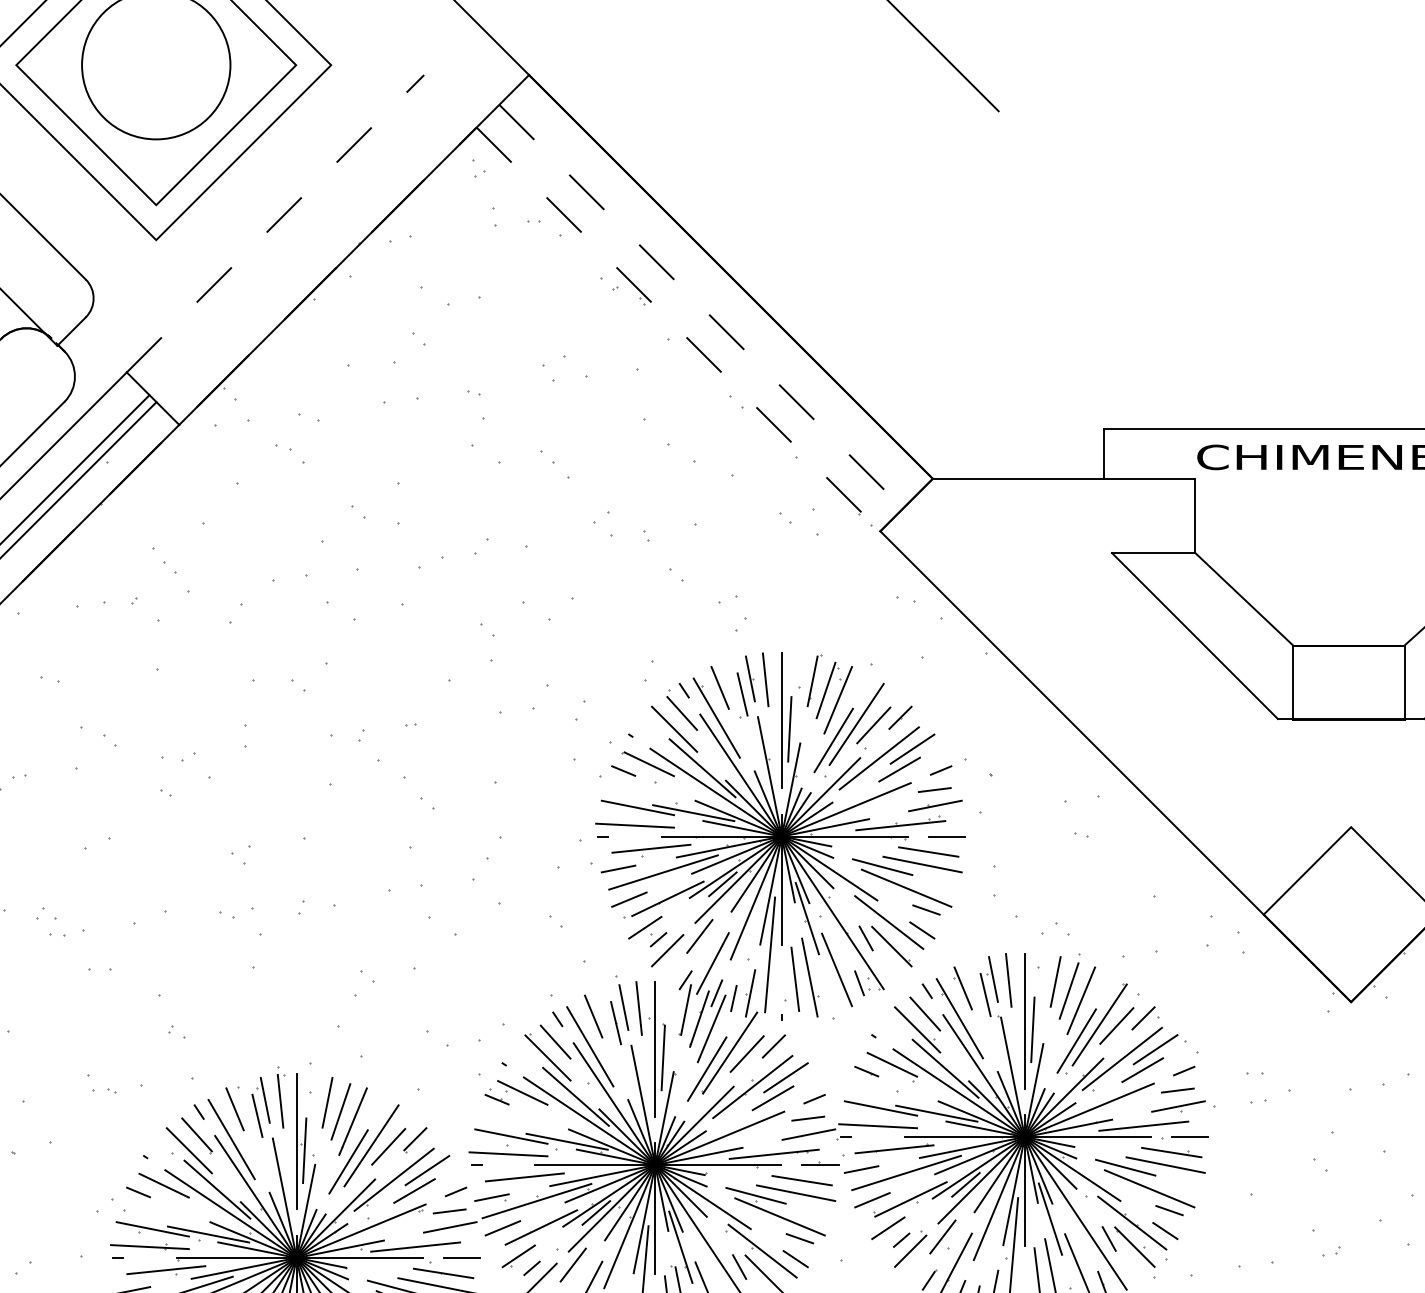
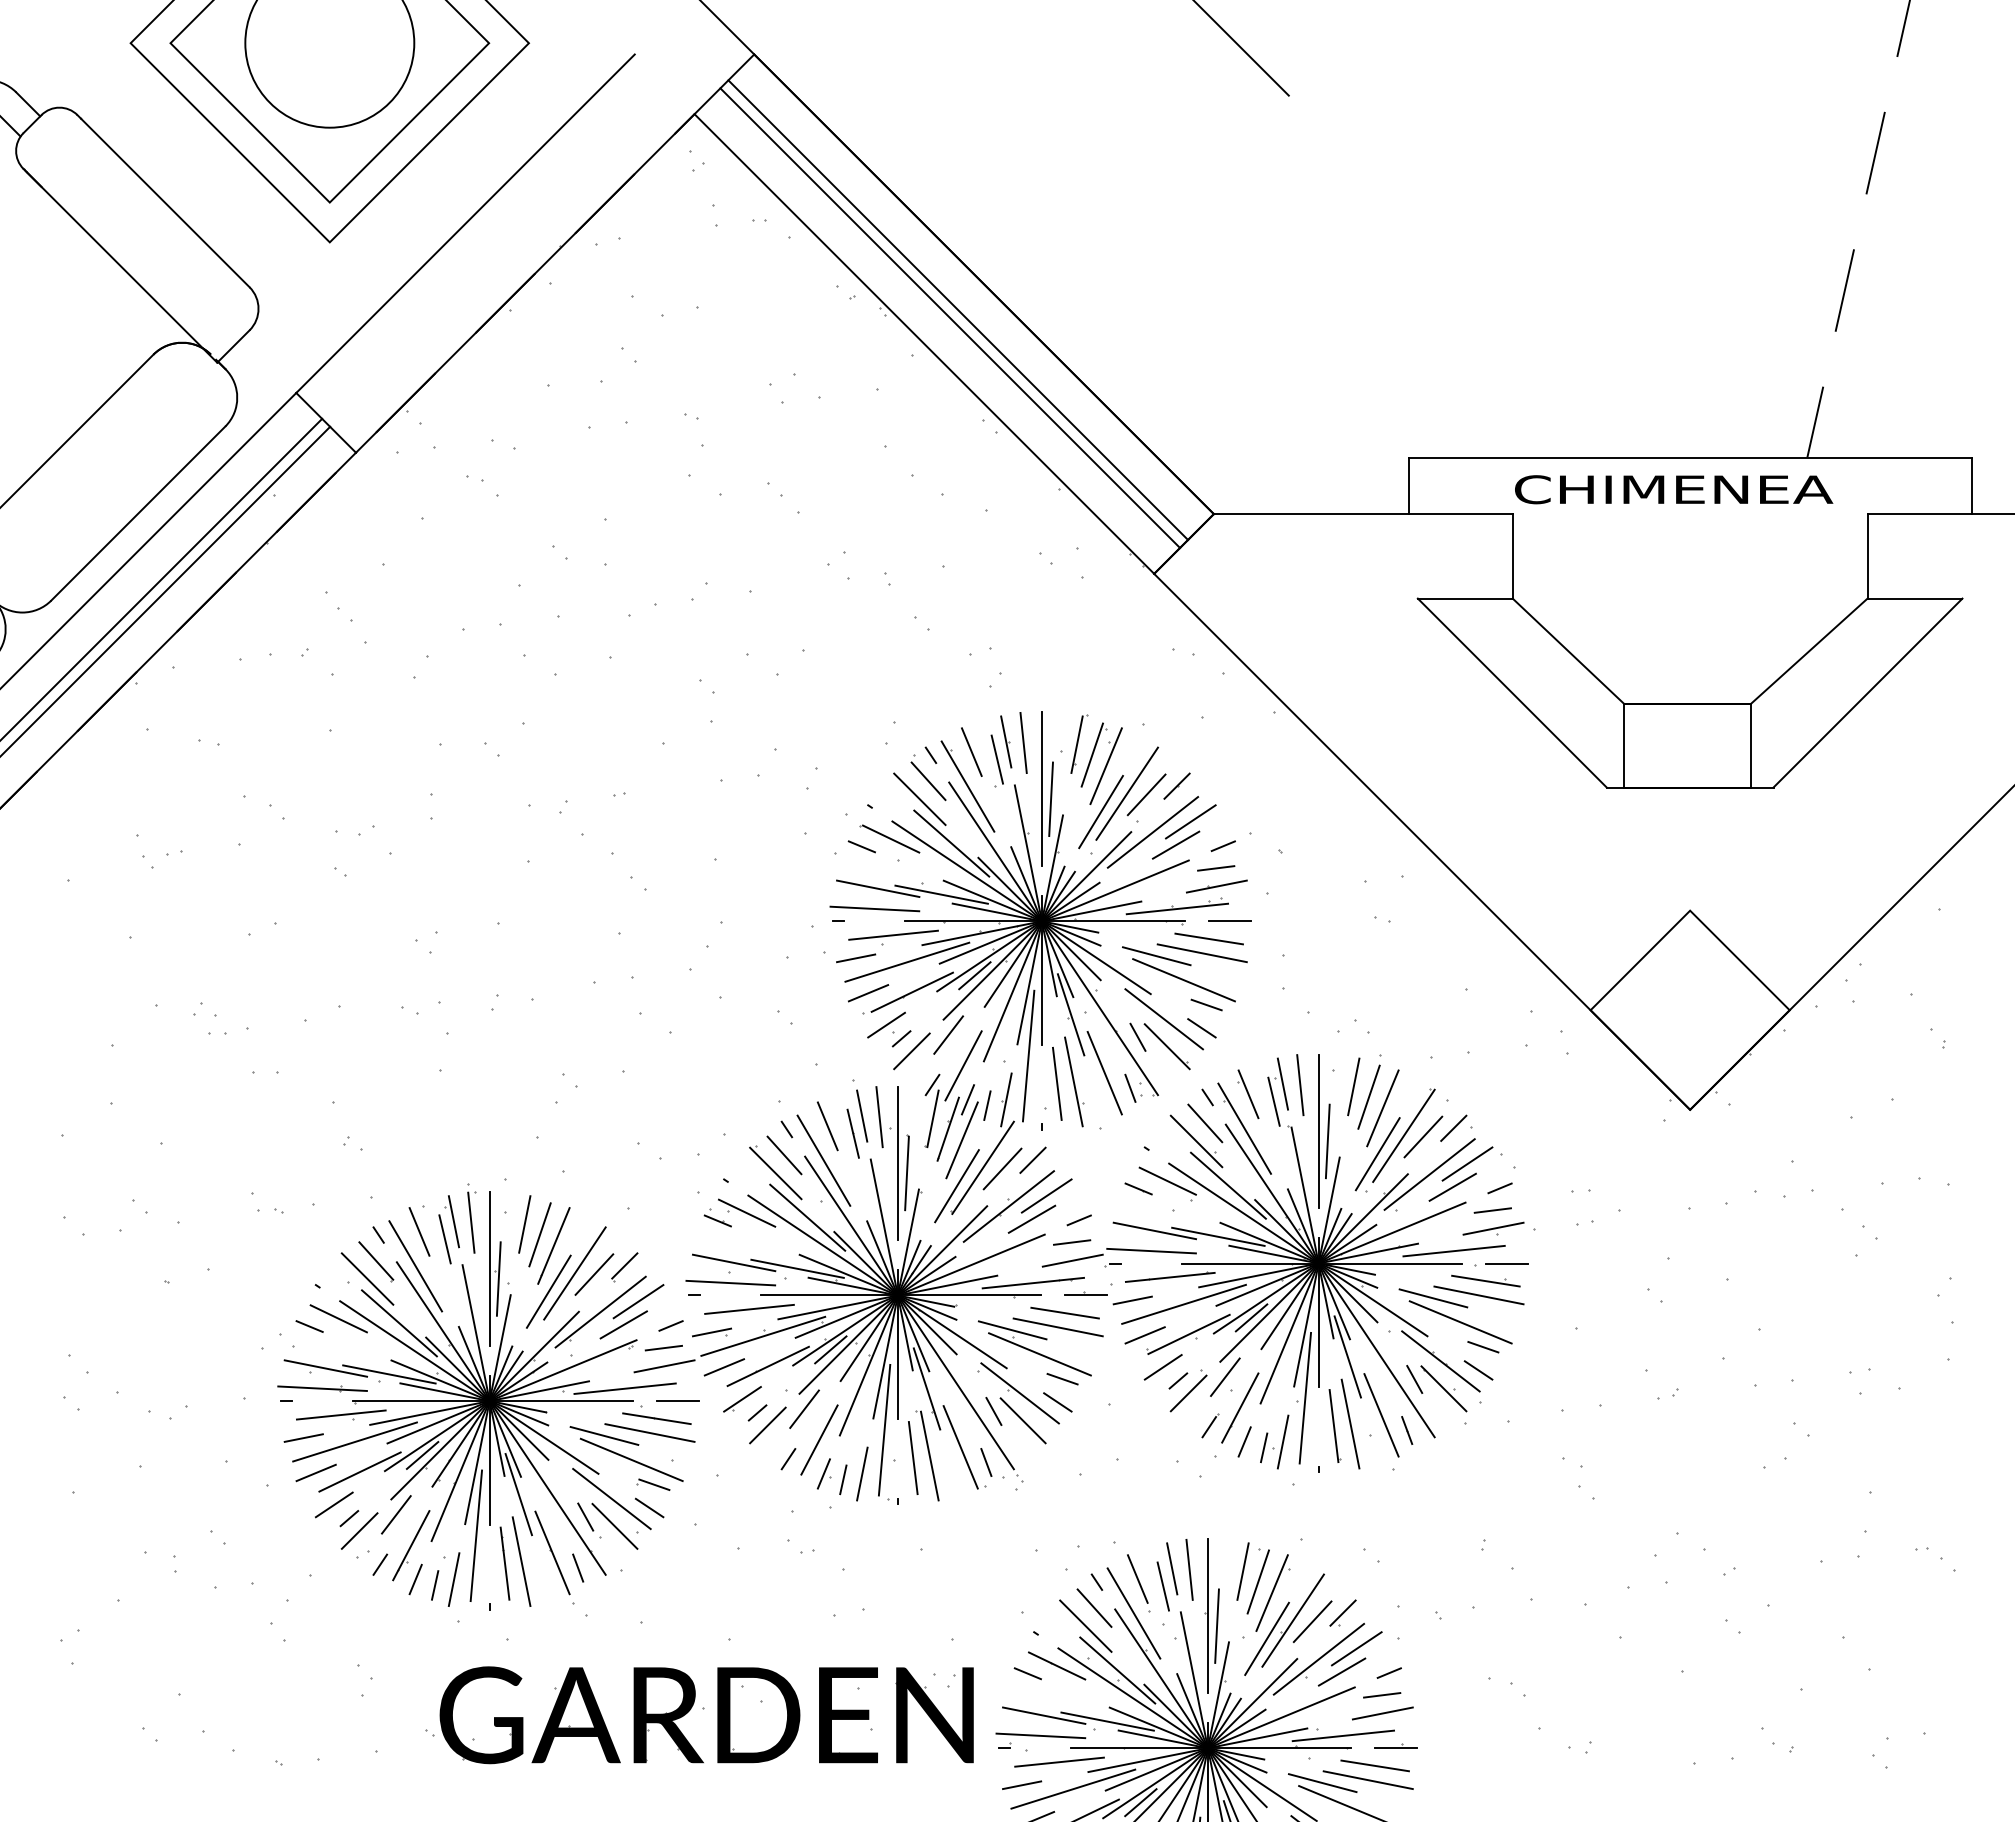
line: (275, 223) -> (465, 223), dashed -> solid
line: (708, 299) -> (958, 309), added
line: (701, 306) -> (950, 318), dashed -> solid
line: (678, 329) -> (924, 344), dashed -> solid

